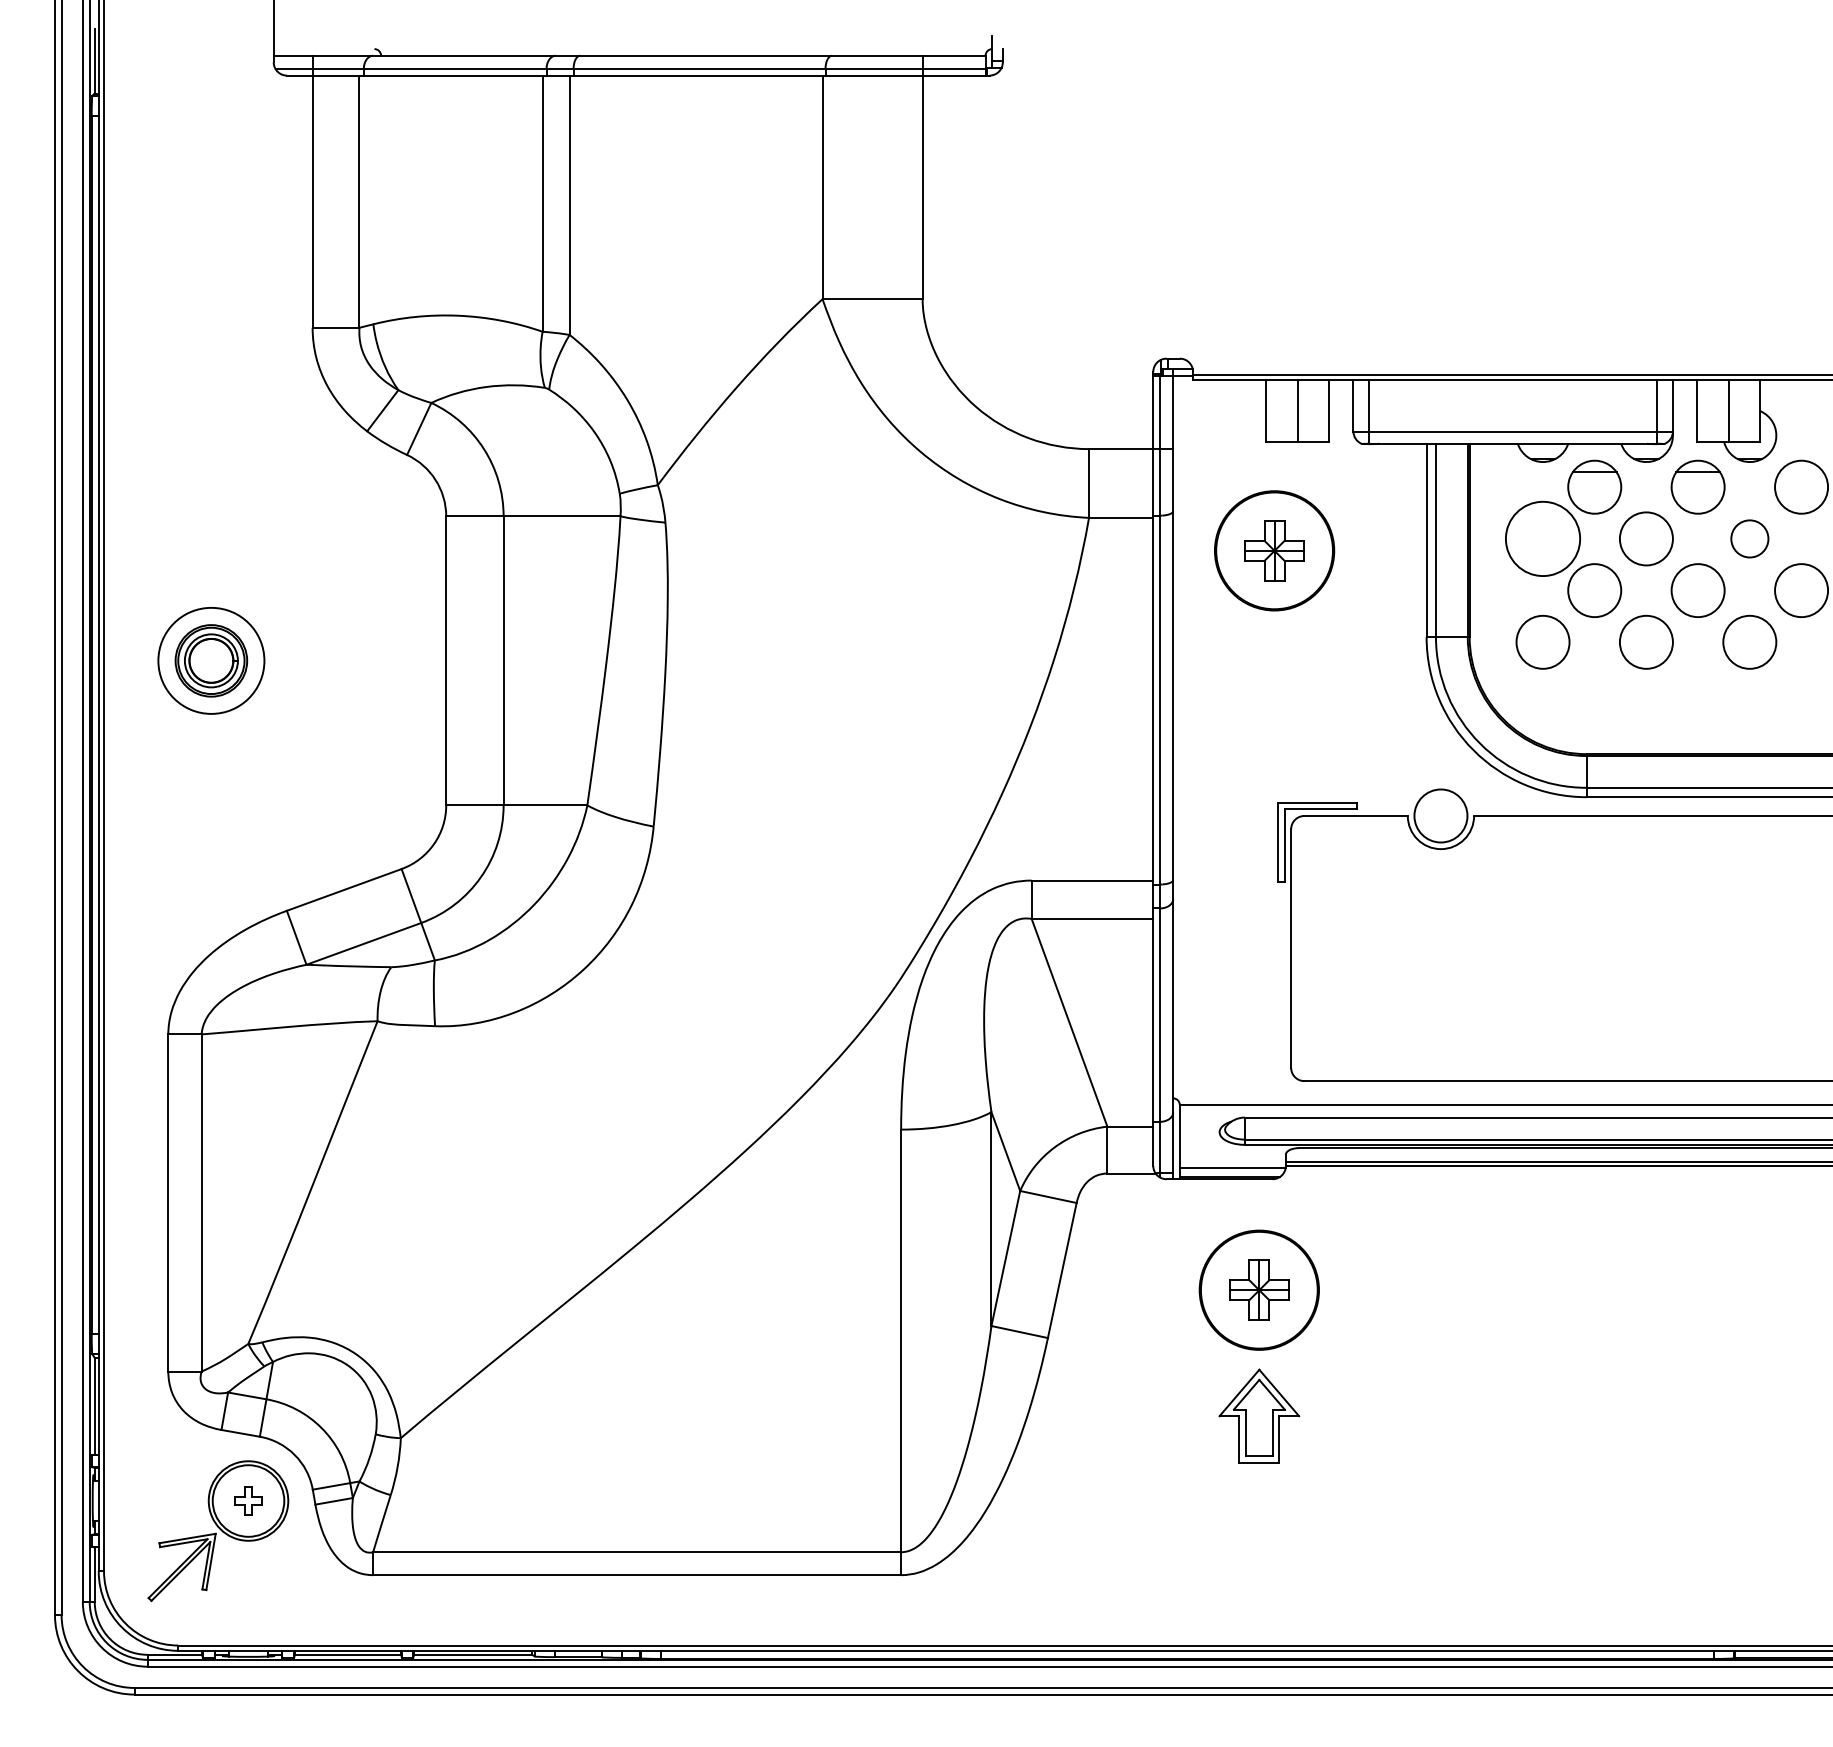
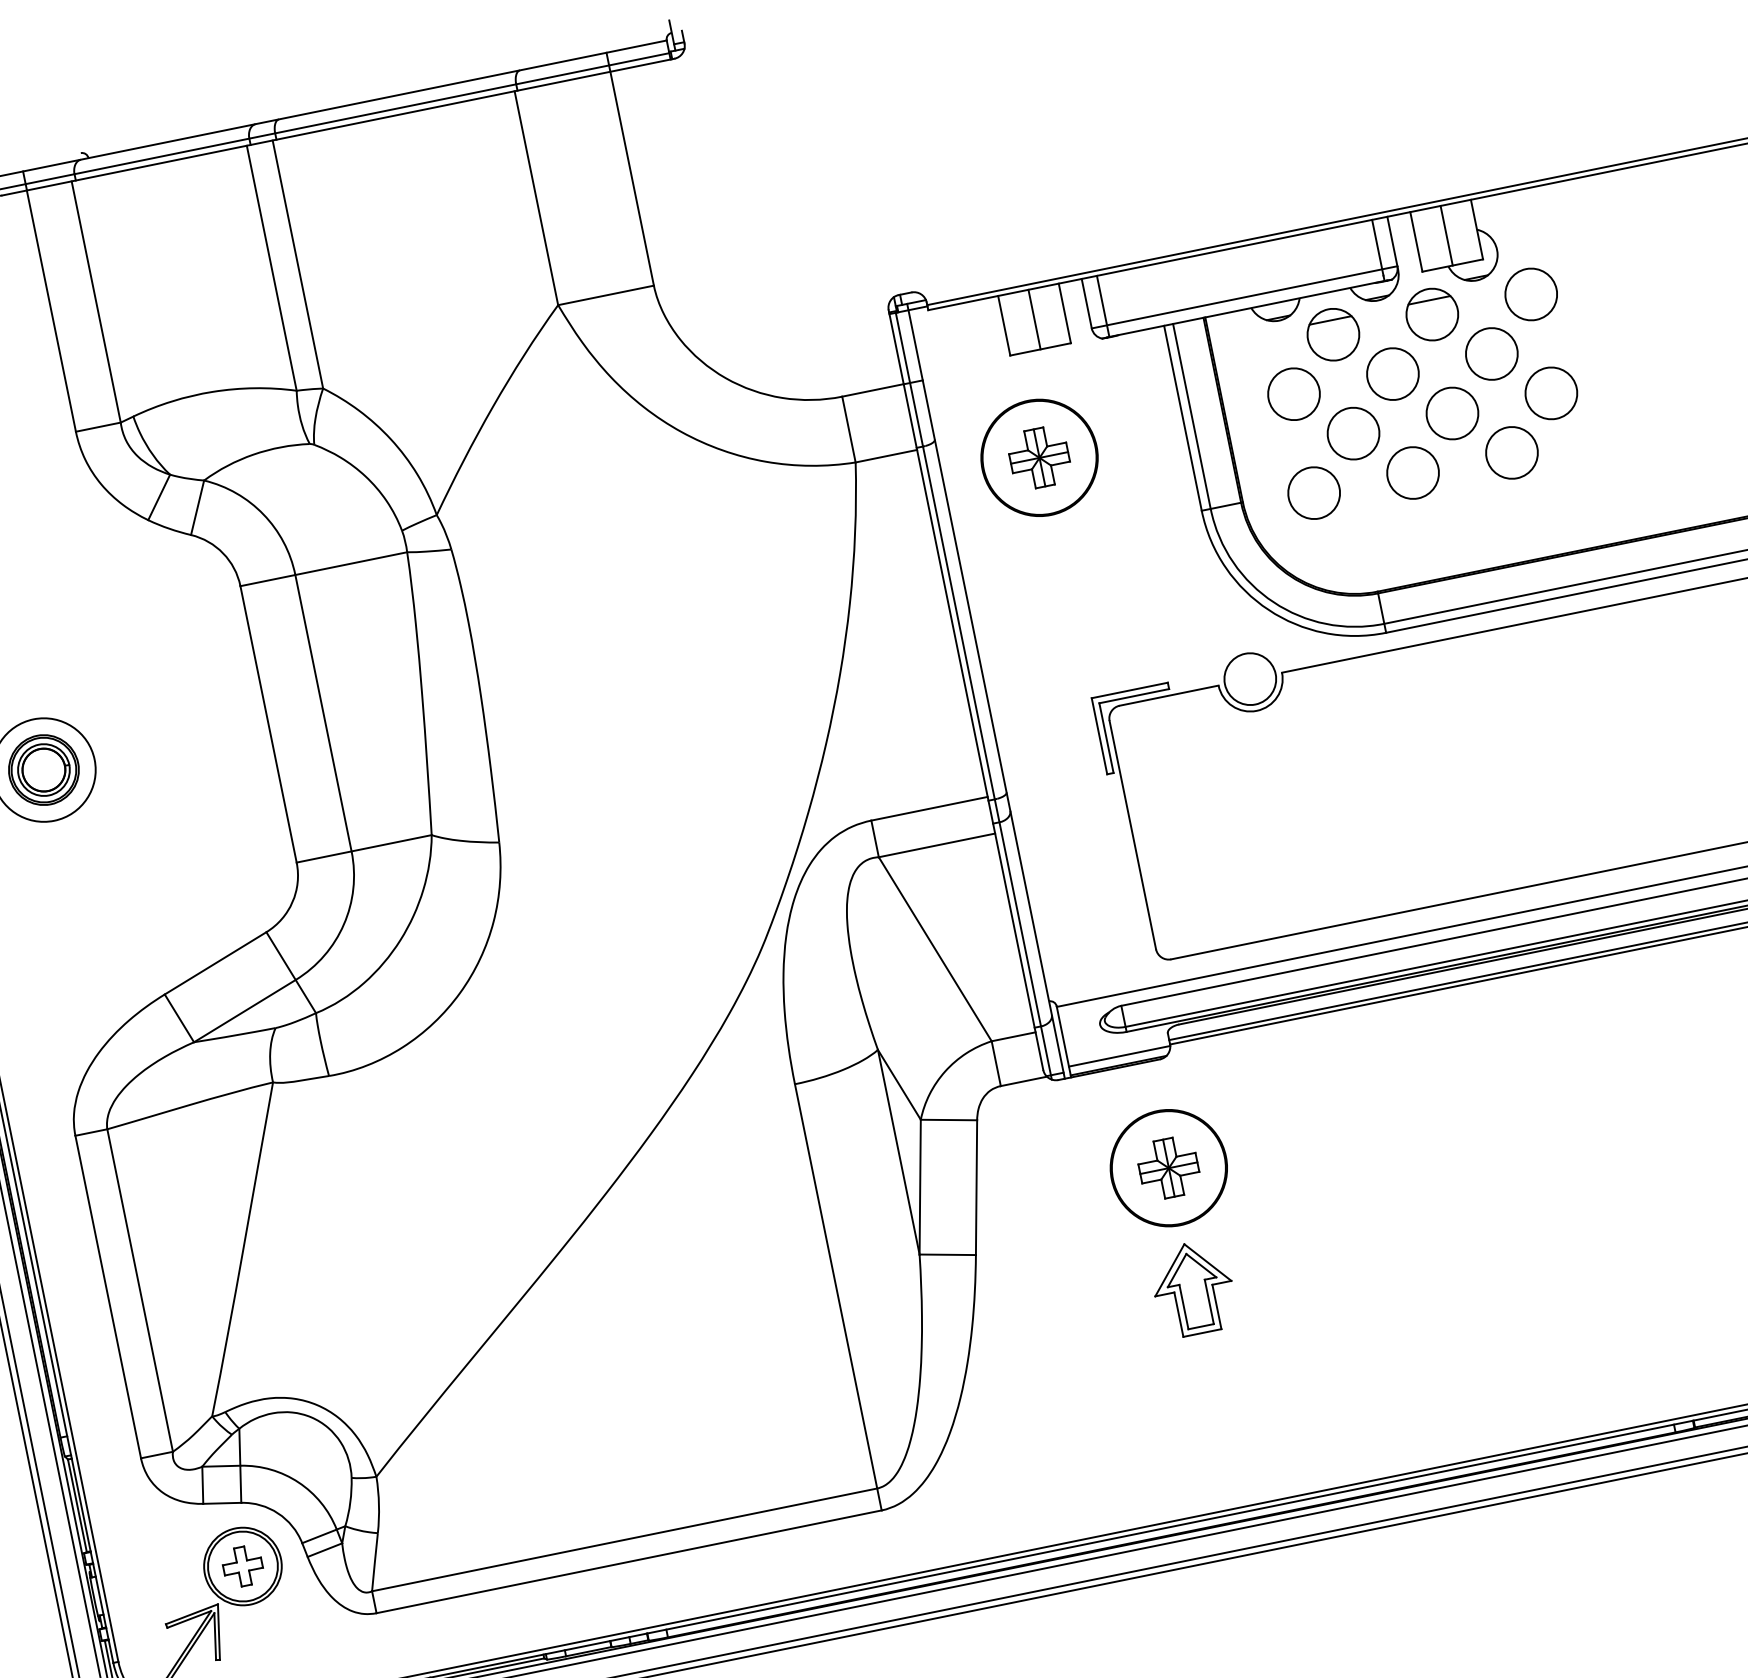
circle: (1542, 538) -> (1293, 393), size x0.71
circle: (1749, 538) -> (1491, 353), size x1.43
part: (248, 1500) -> (242, 1566), size x1.43

